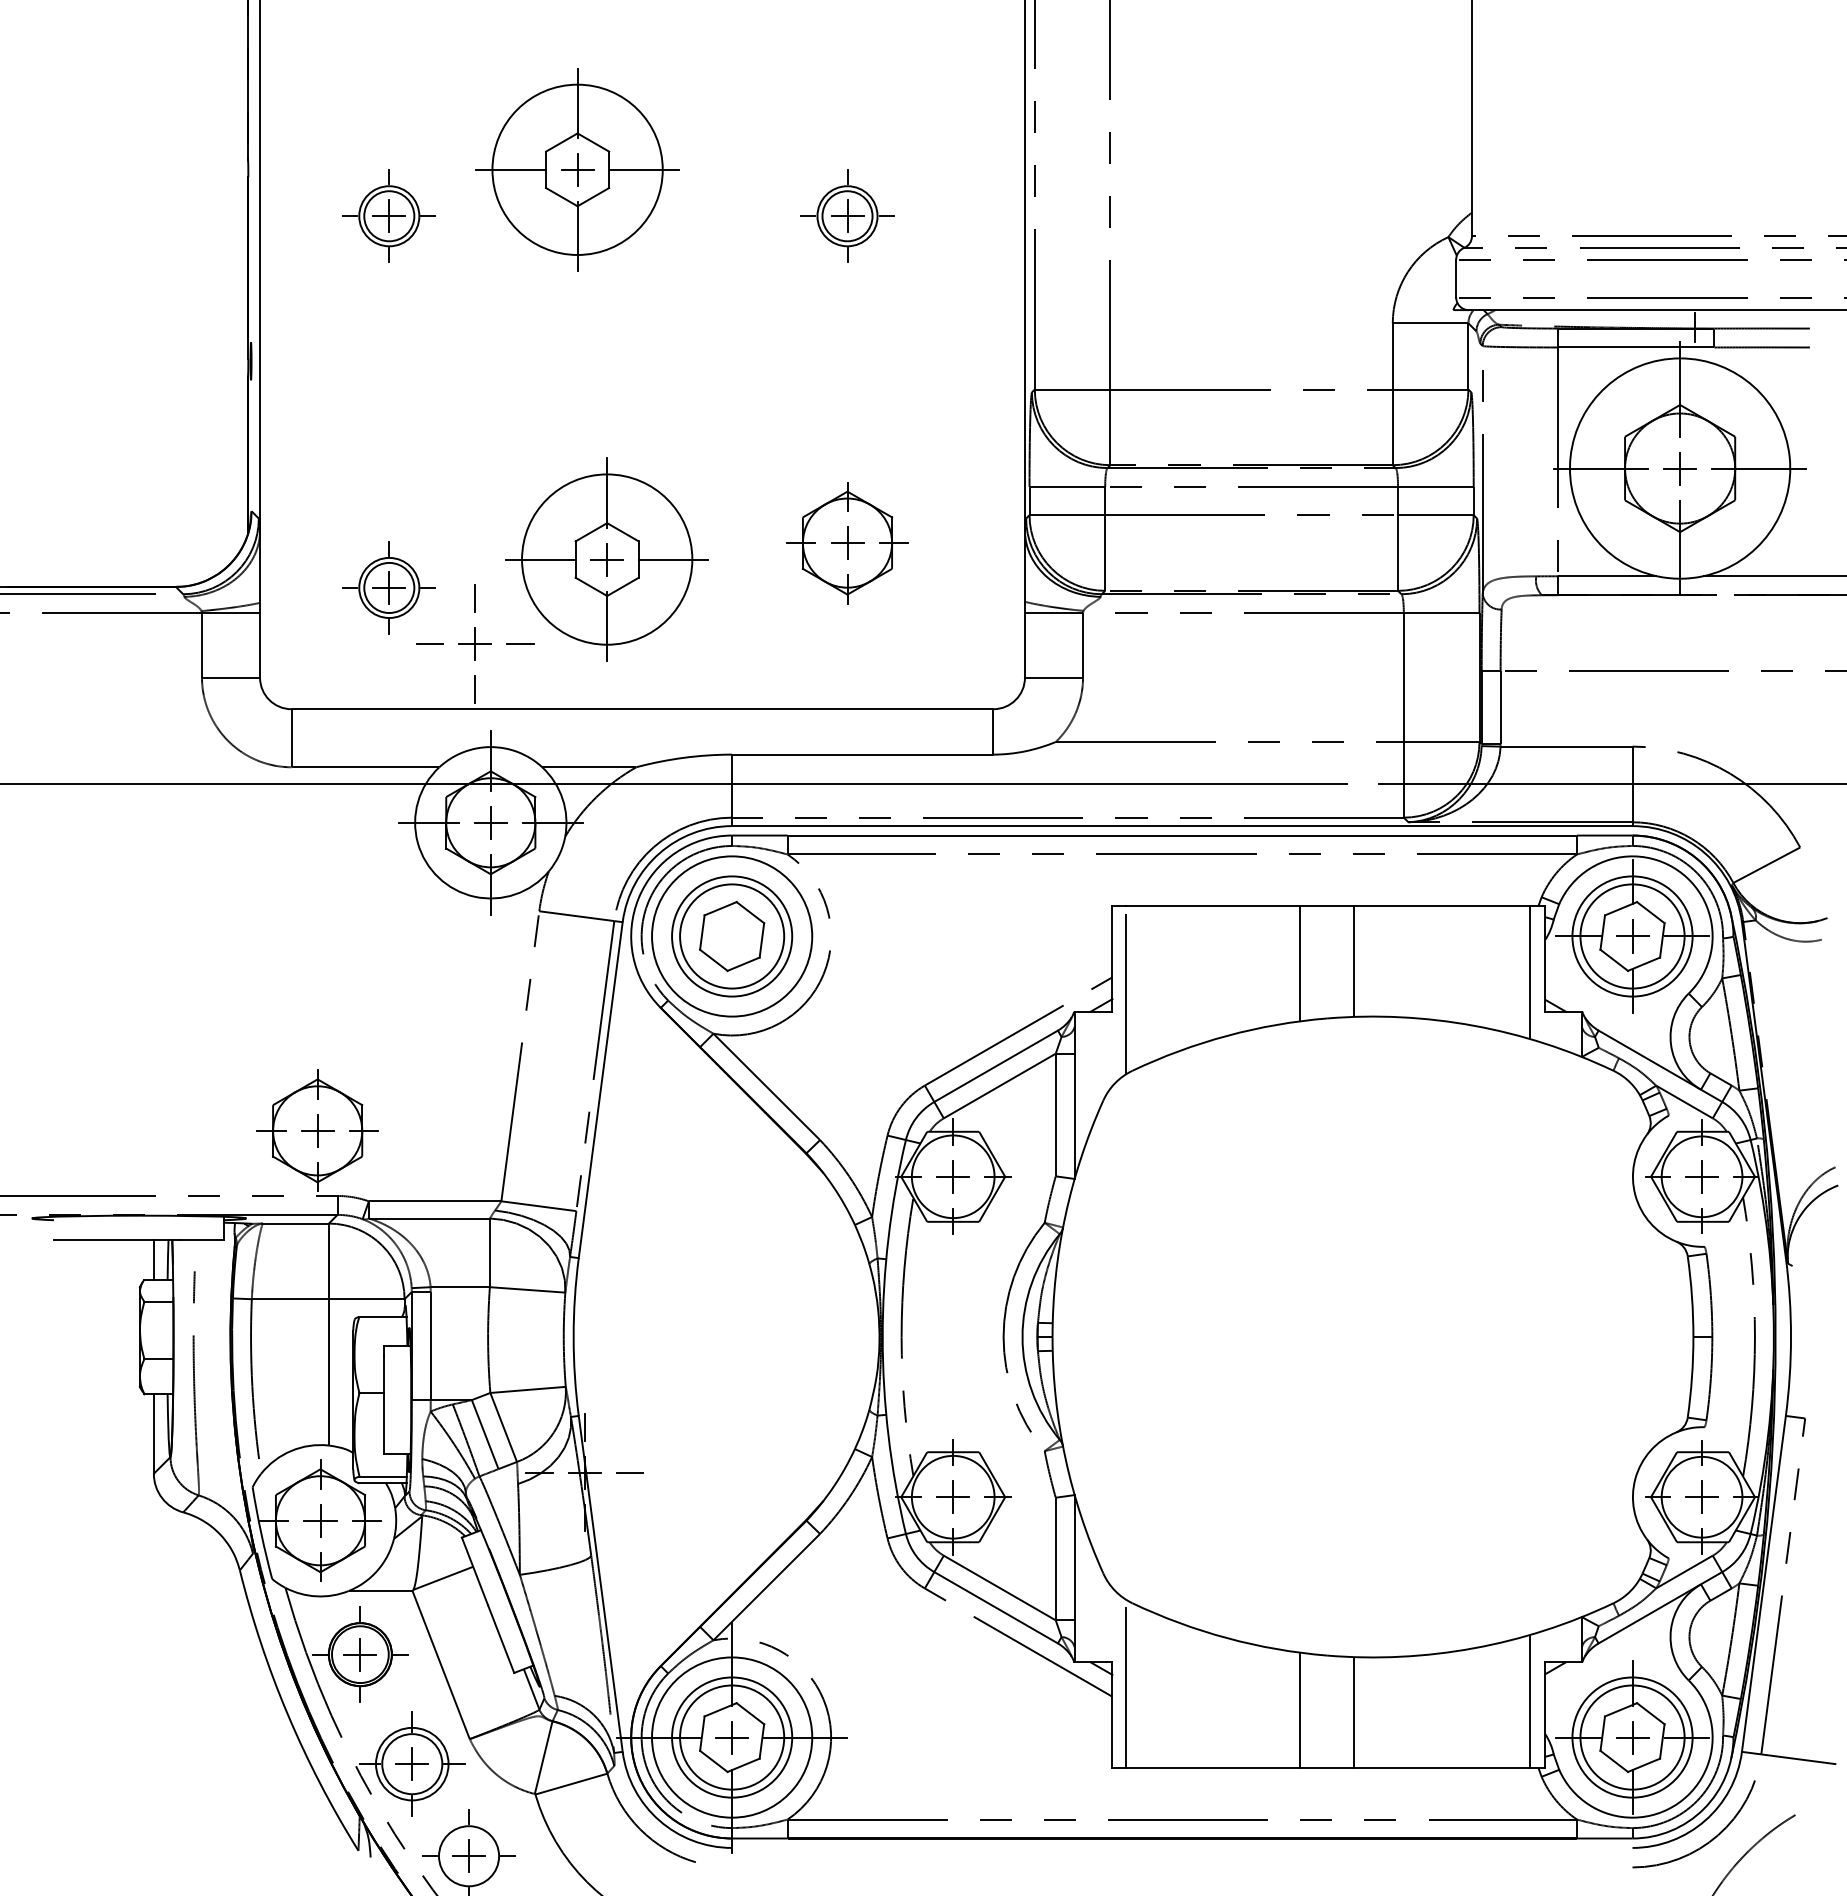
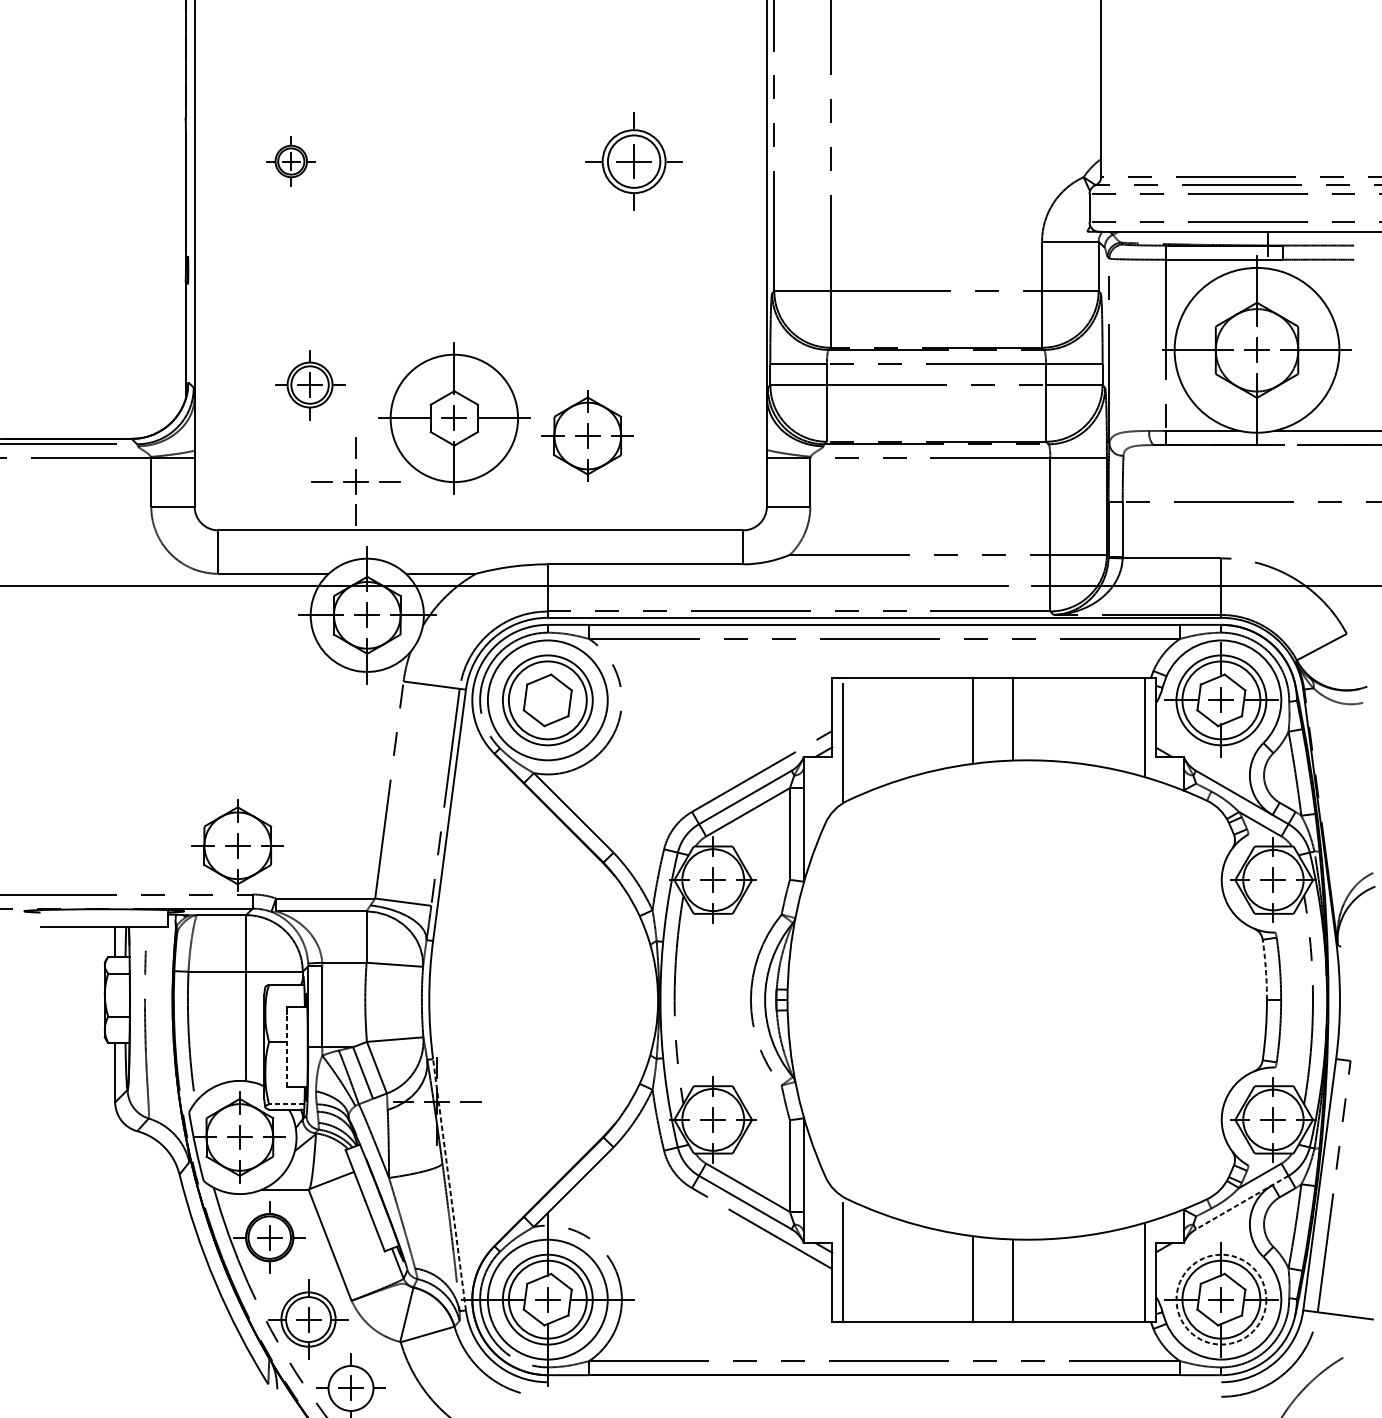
part: (577, 169) -> (432, 126), removed
part: (388, 215) -> (290, 161), size x0.7
part: (847, 215) -> (634, 161), size x1.4
part: (847, 543) -> (587, 436), moved
part: (388, 587) -> (309, 384), moved
arc: (1692, 1296) -> (1266, 969), solid -> dashed
line: (383, 1404) -> (287, 1050), solid -> dashed
line: (383, 1476) -> (287, 1104), solid -> dashed
line: (600, 1583) -> (449, 1184), solid -> dashed
line: (1660, 1608) -> (1242, 1203), solid -> dashed
circle: (1632, 1737) -> (1221, 1299), solid -> dashed

